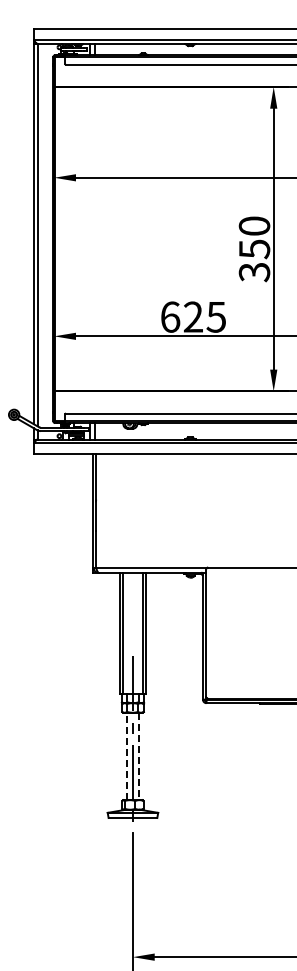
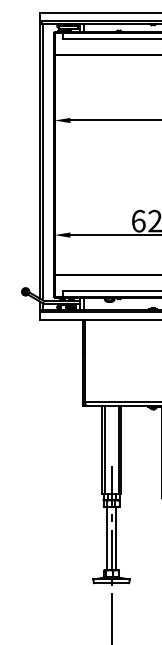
line: (126, 756) -> (106, 538), dashed -> solid
line: (139, 756) -> (116, 538), dashed -> solid

